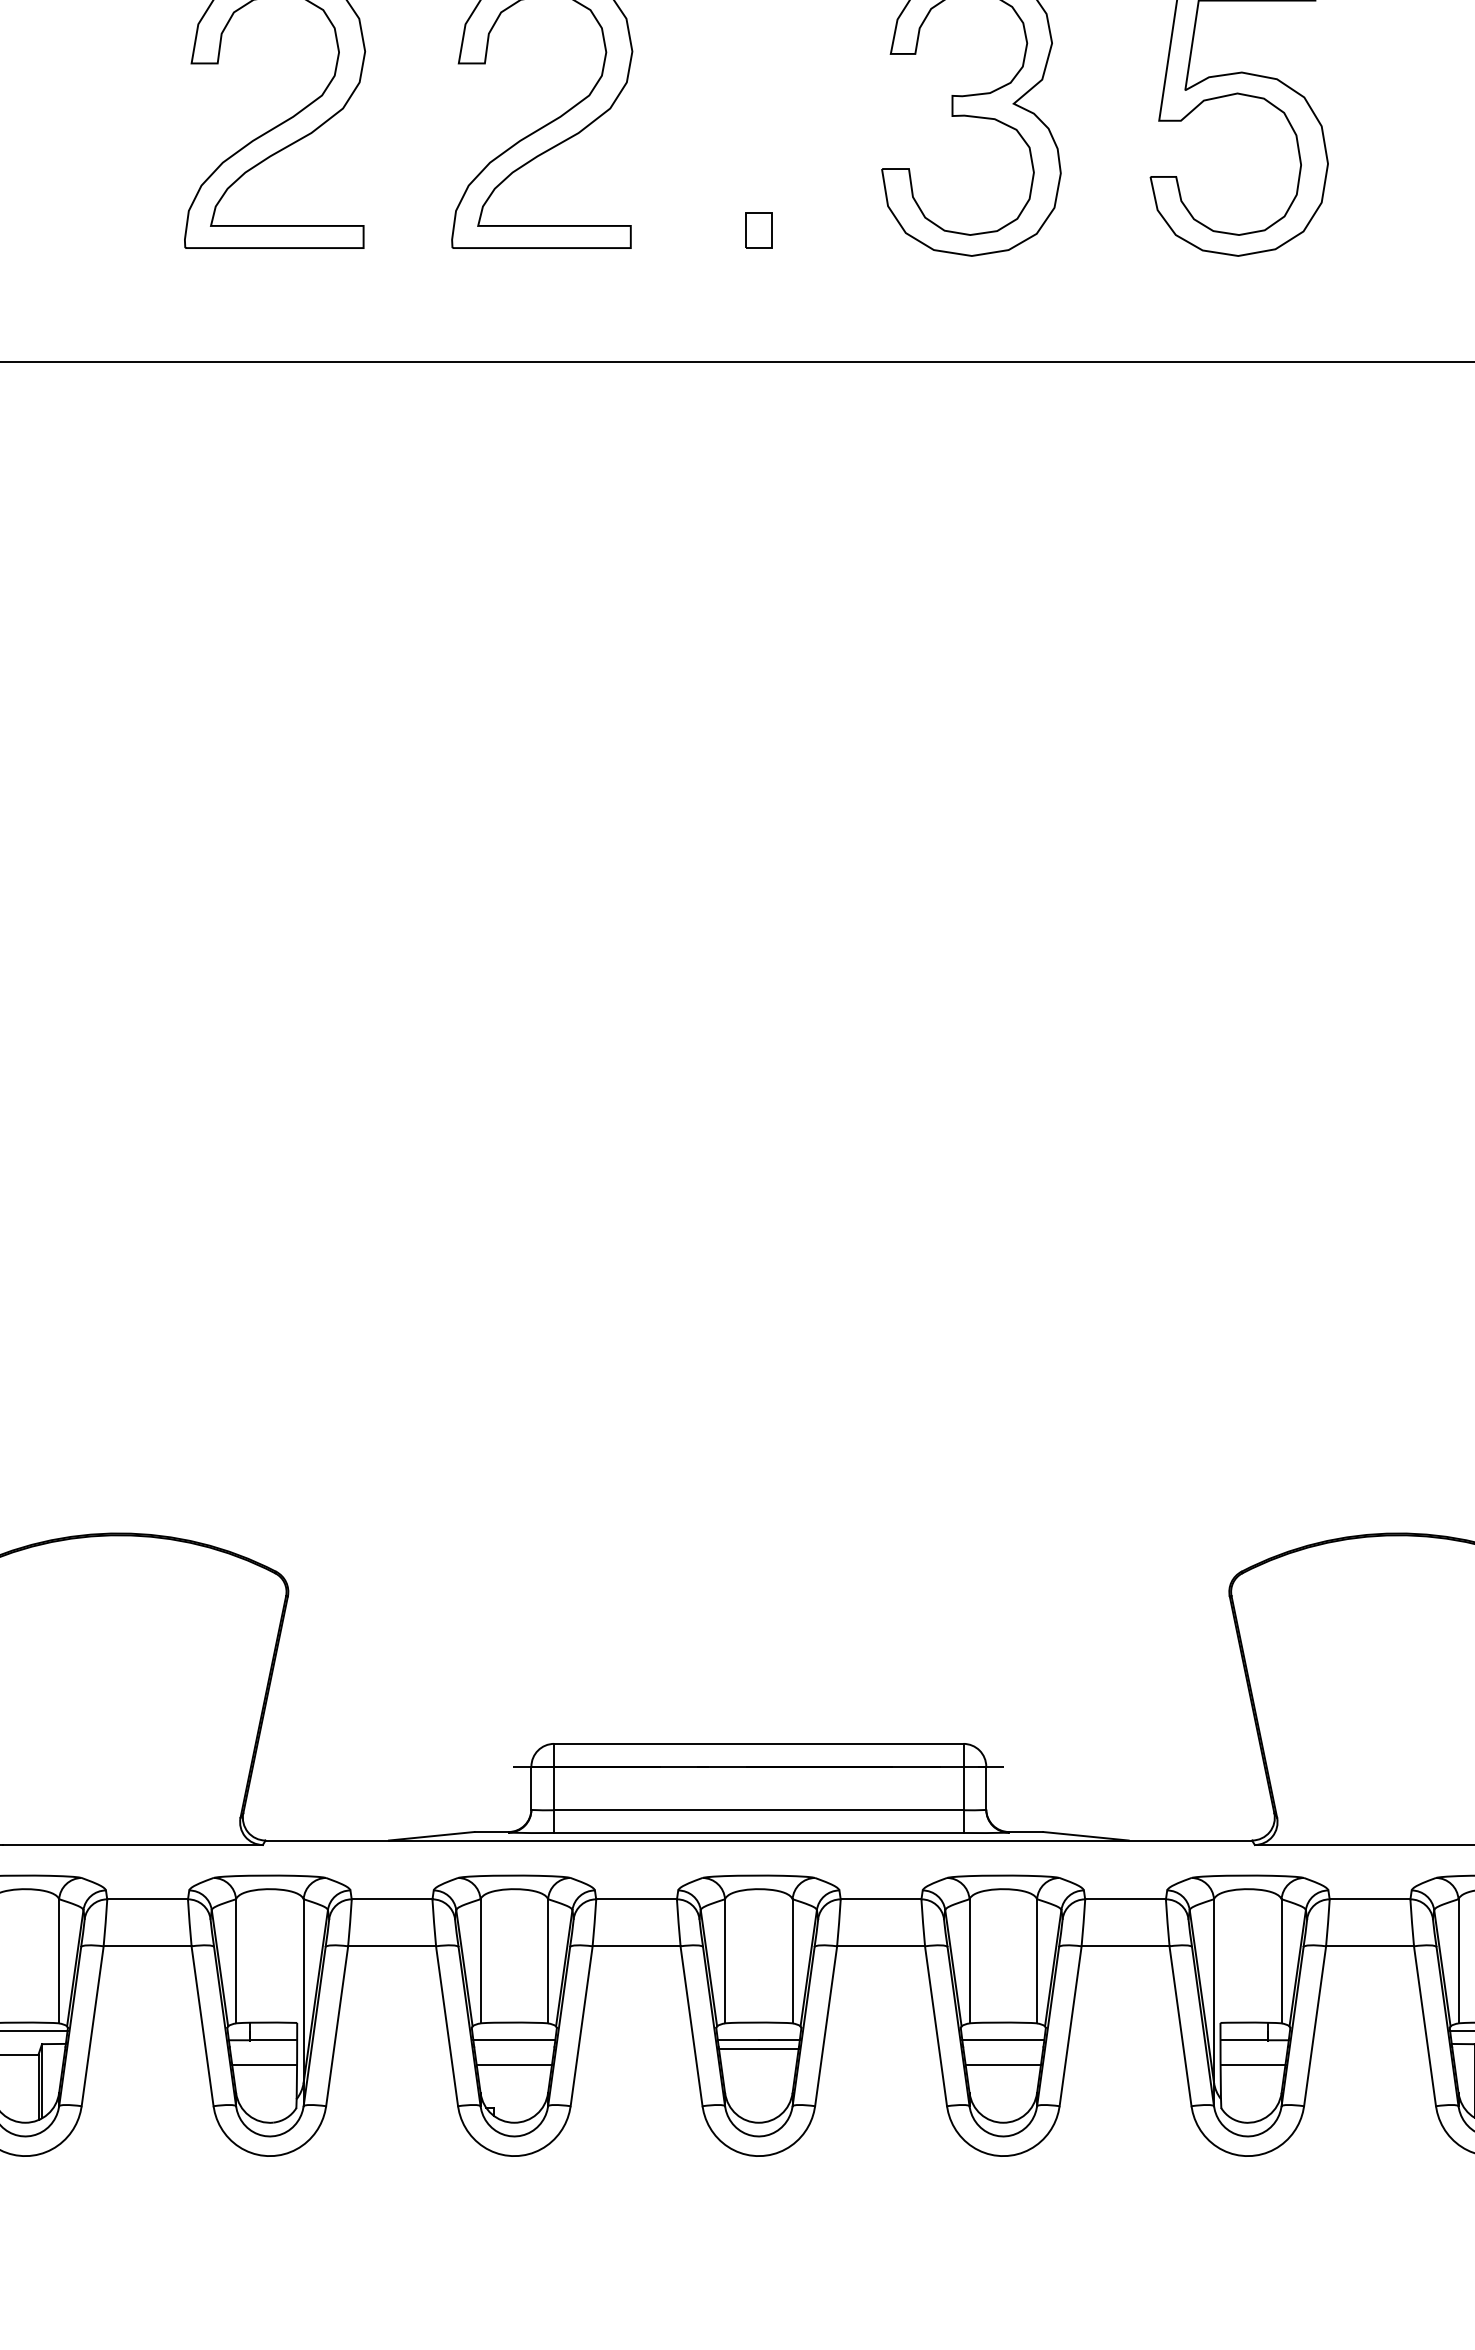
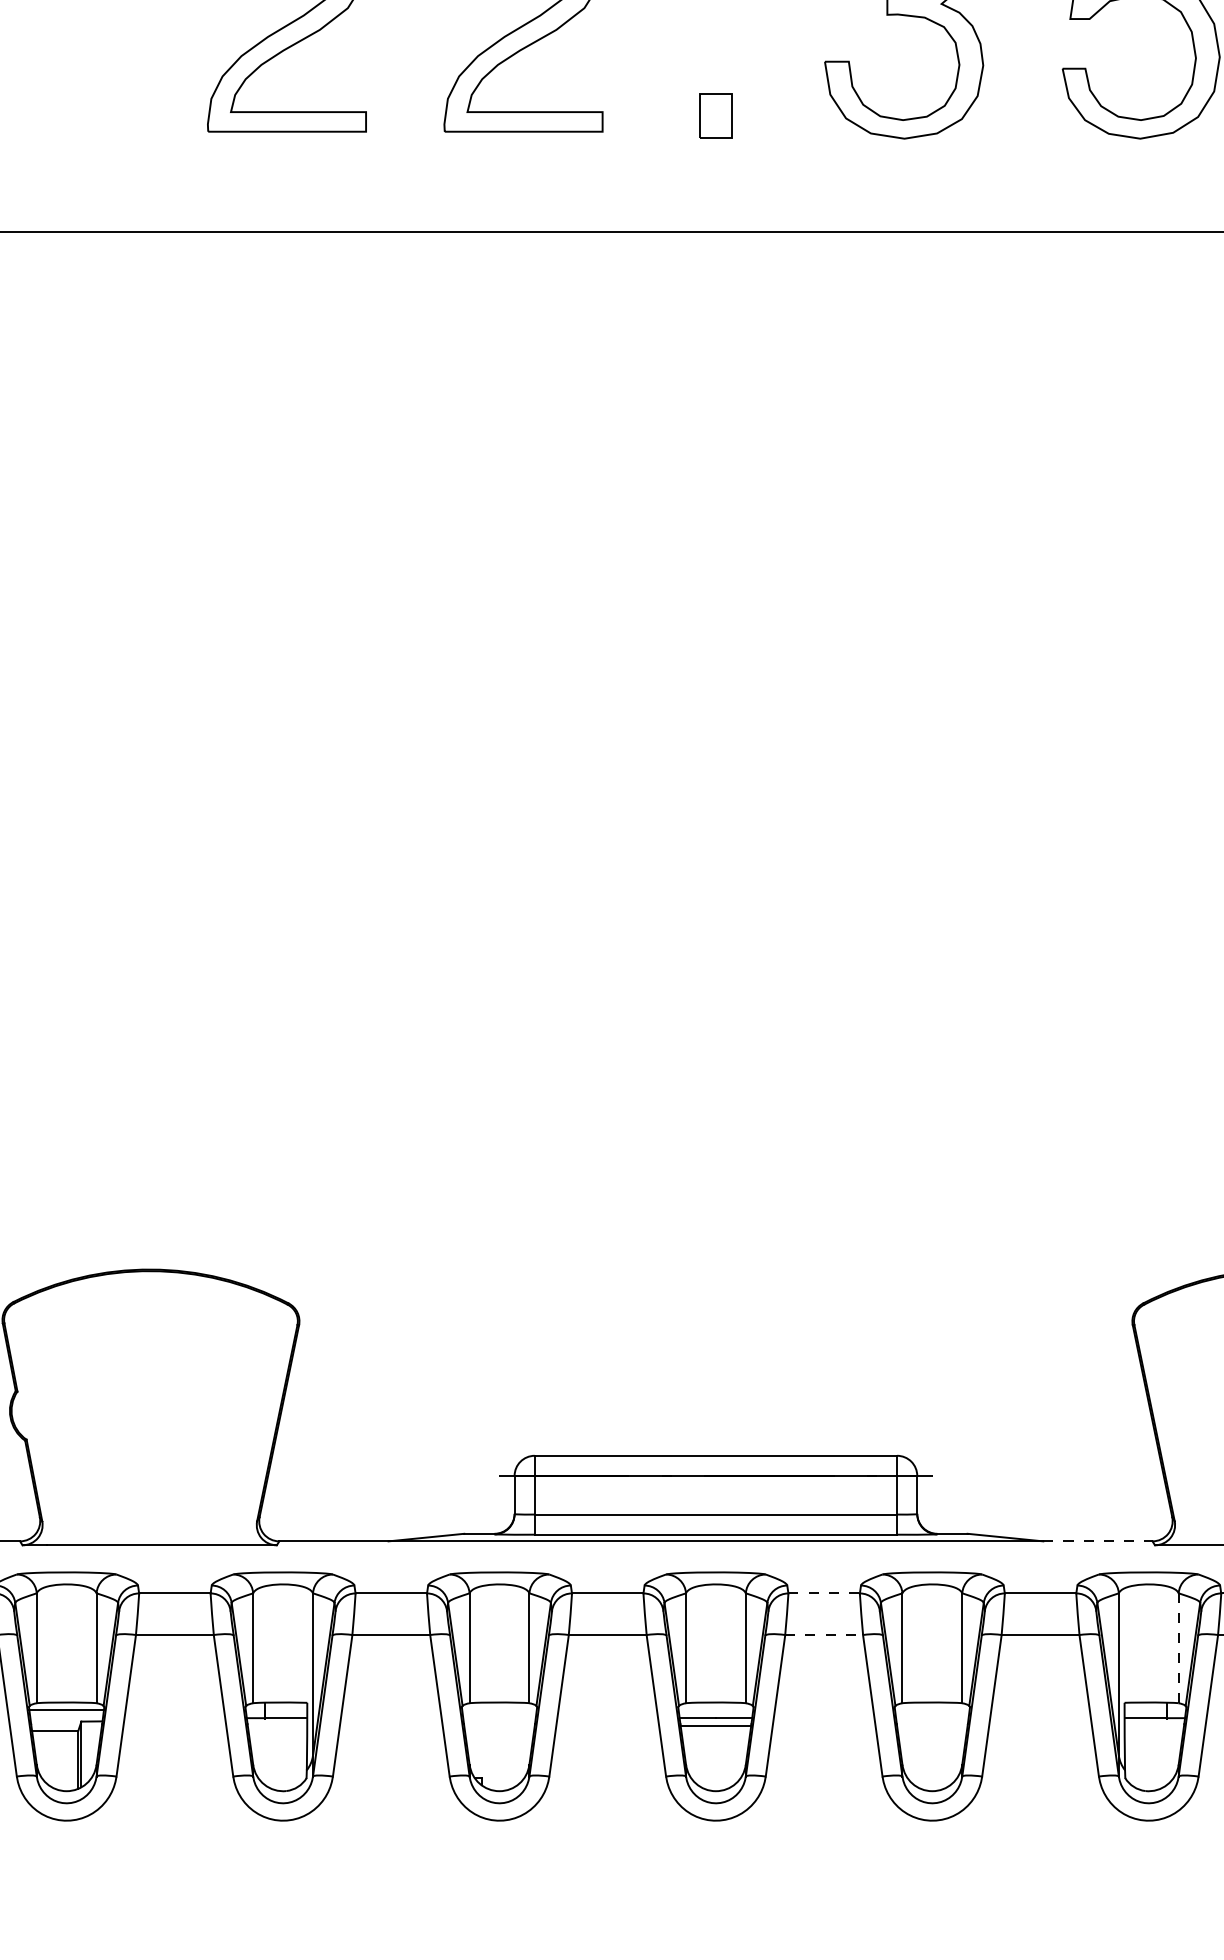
part: (758, 230) -> (715, 116), size x1.4
line: (1190, 1840) -> (1098, 1541), solid -> dashed
line: (881, 1899) -> (824, 1593), solid -> dashed
line: (881, 1946) -> (824, 1635), solid -> dashed
line: (1281, 1960) -> (1178, 1647), solid -> dashed
line: (514, 2040) -> (499, 1718), removed
line: (1003, 2040) -> (932, 1718), removed
line: (264, 2064) -> (278, 1739), removed
line: (514, 2064) -> (499, 1739), removed
line: (1003, 2064) -> (932, 1739), removed
line: (1252, 2064) -> (1152, 1739), removed

